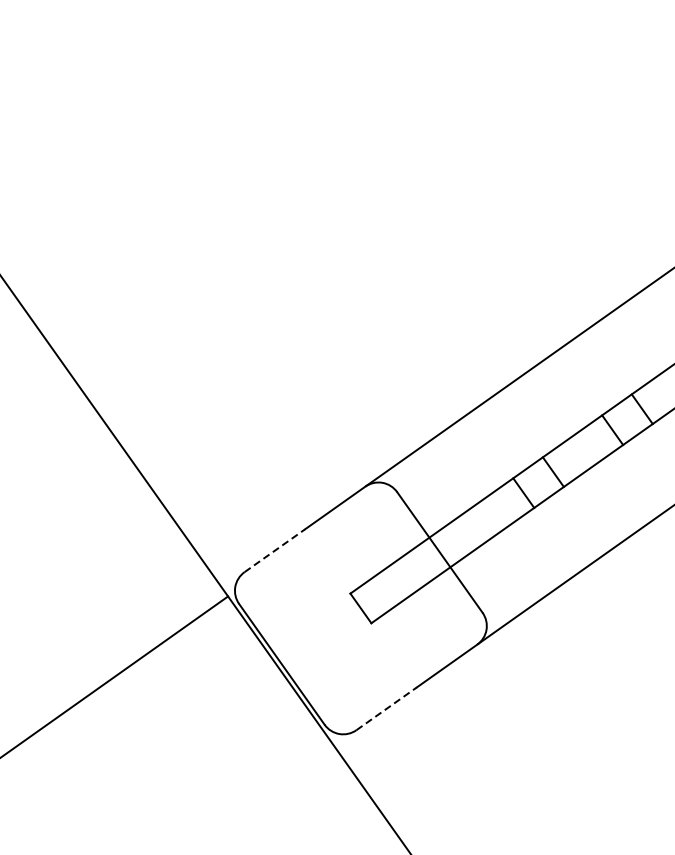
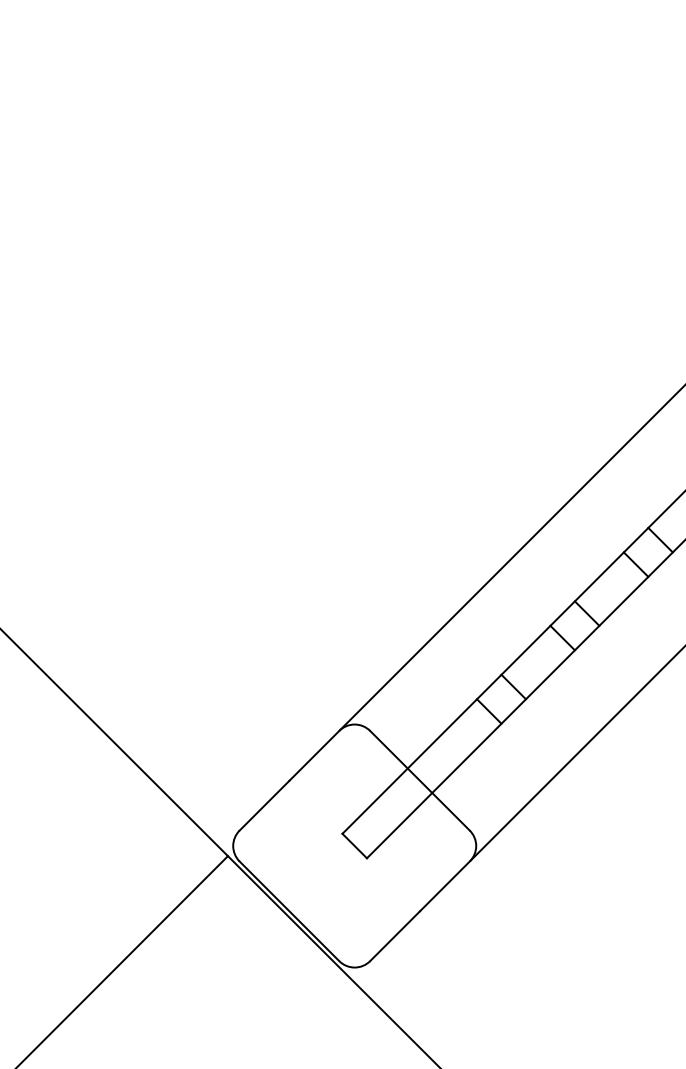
line: (274, 550) -> (264, 805), dashed -> solid
line: (387, 708) -> (395, 935), dashed -> solid

